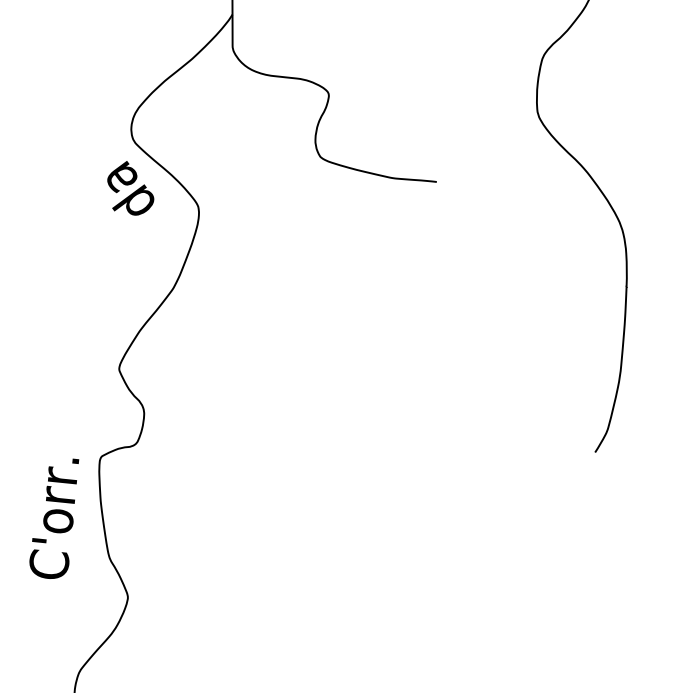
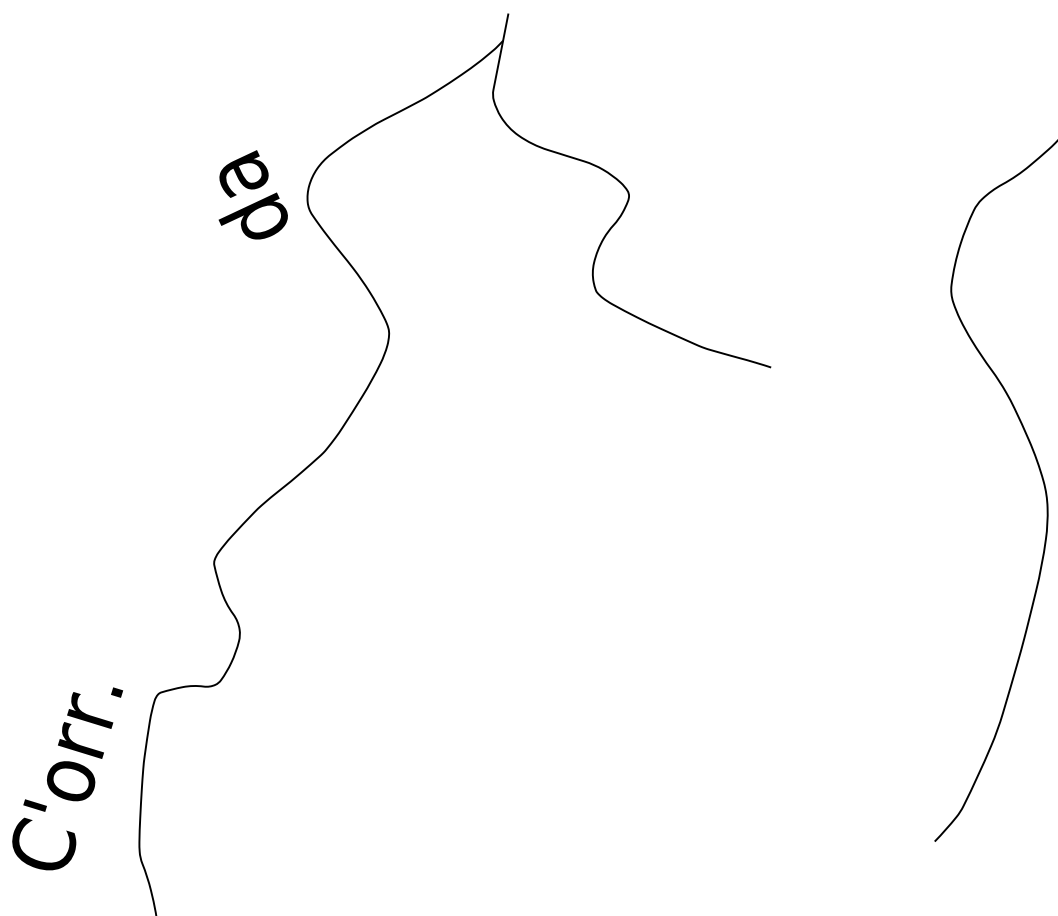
text: (130, 188) -> (253, 194), moved

